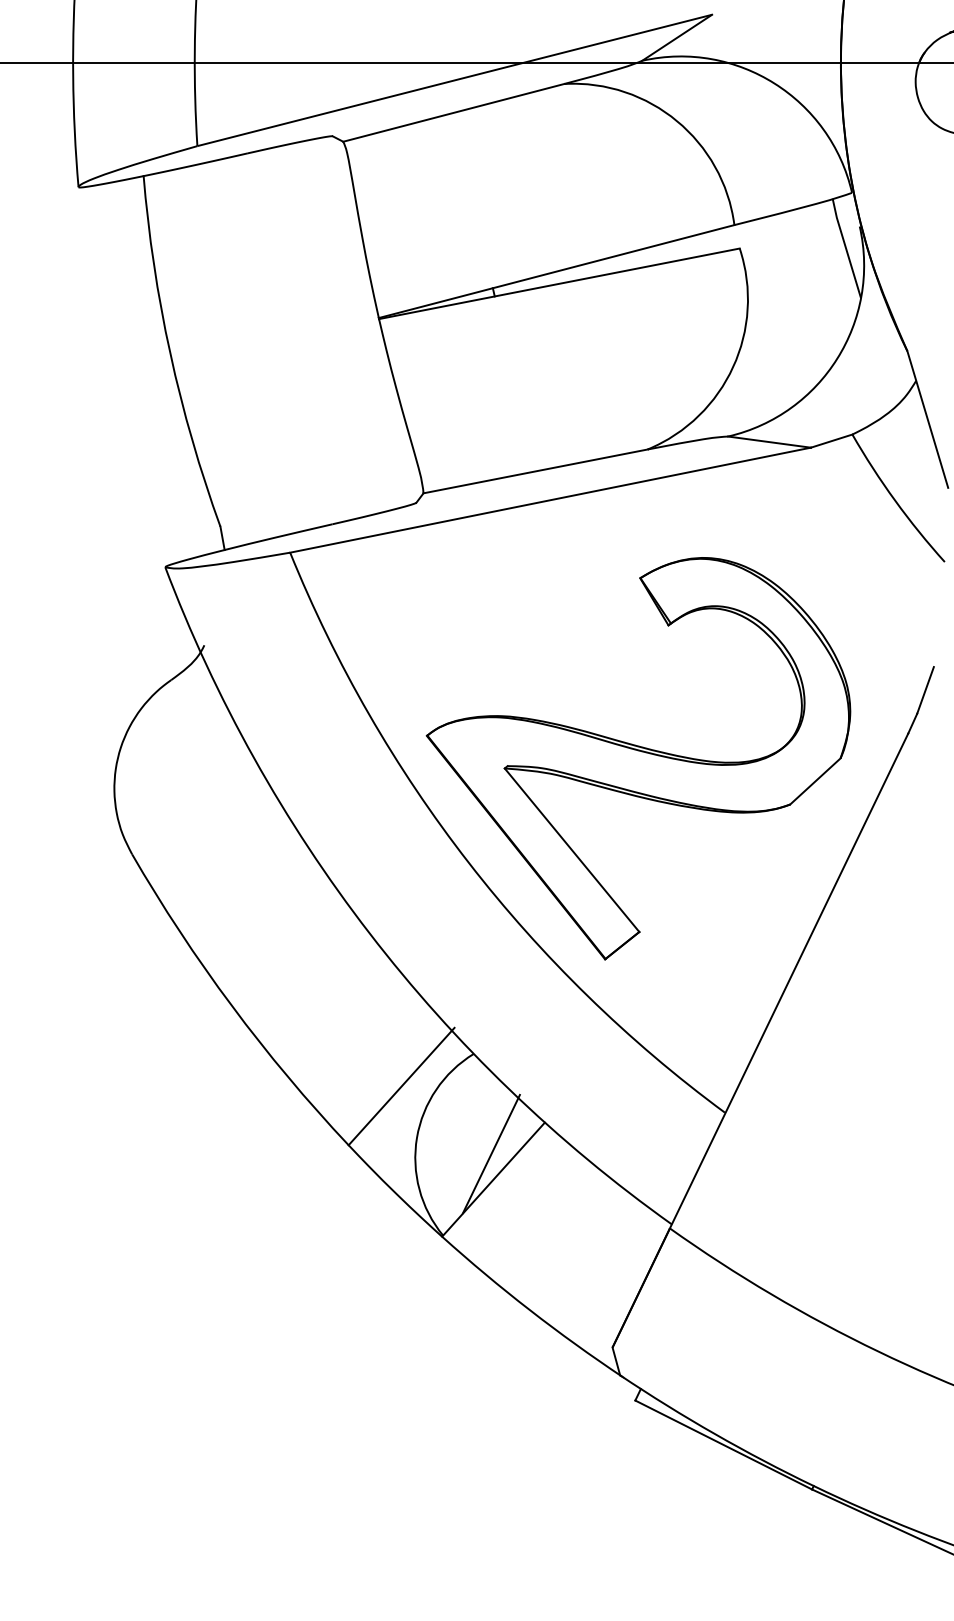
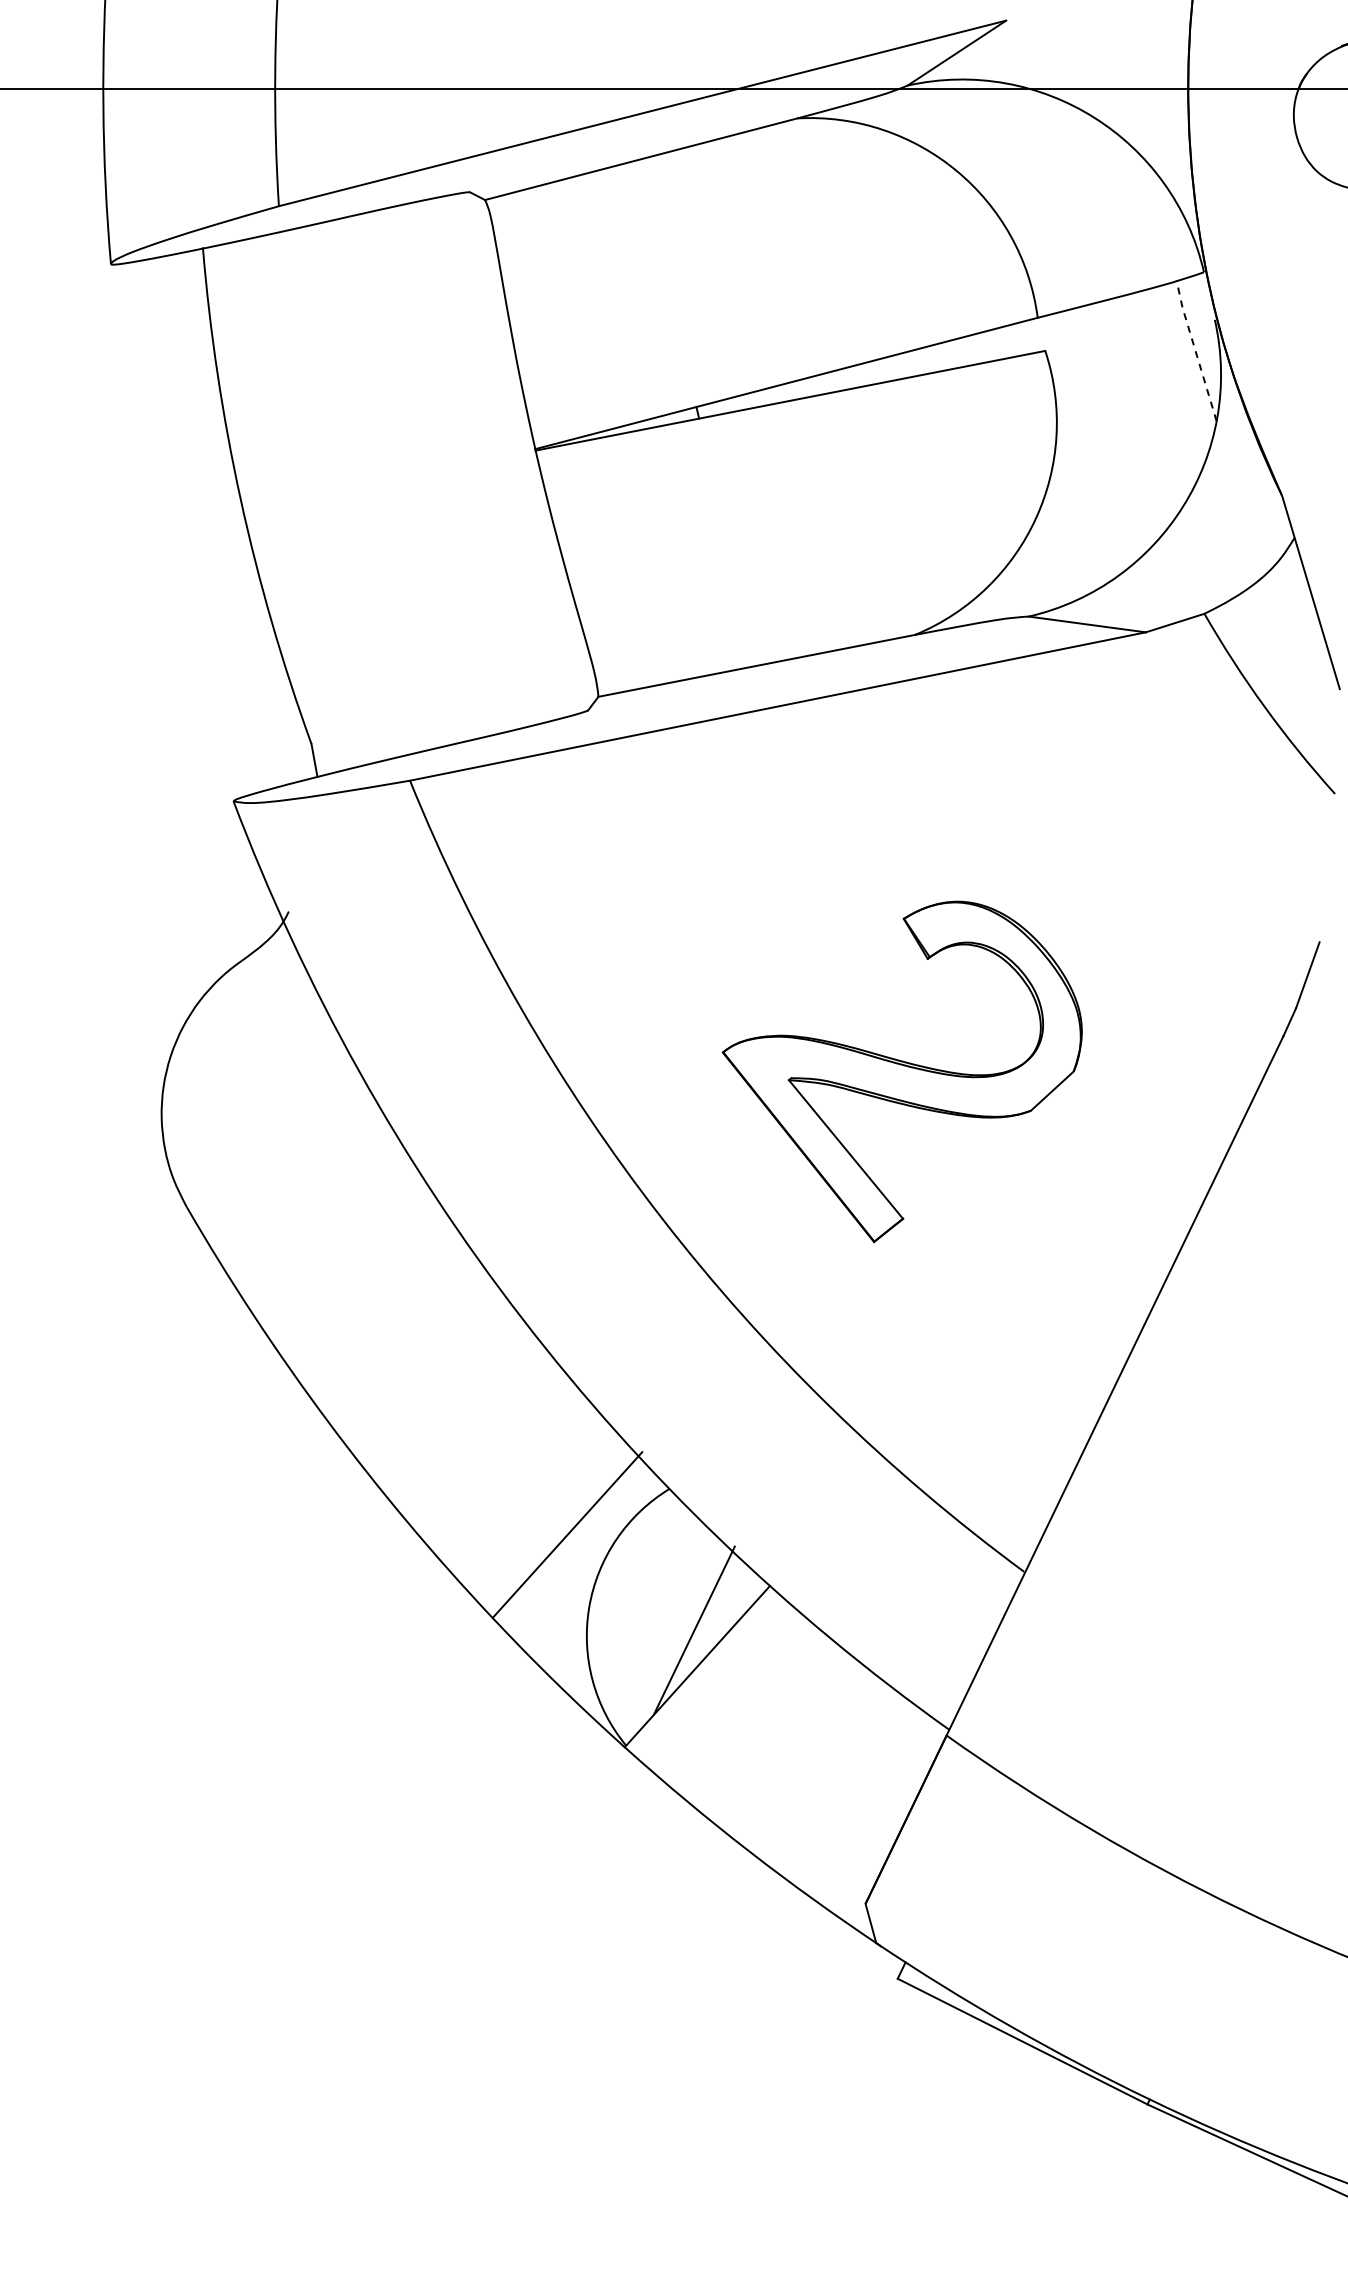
line: (846, 248) -> (1195, 350), solid -> dashed
part: (638, 758) -> (902, 1071), size x0.6

